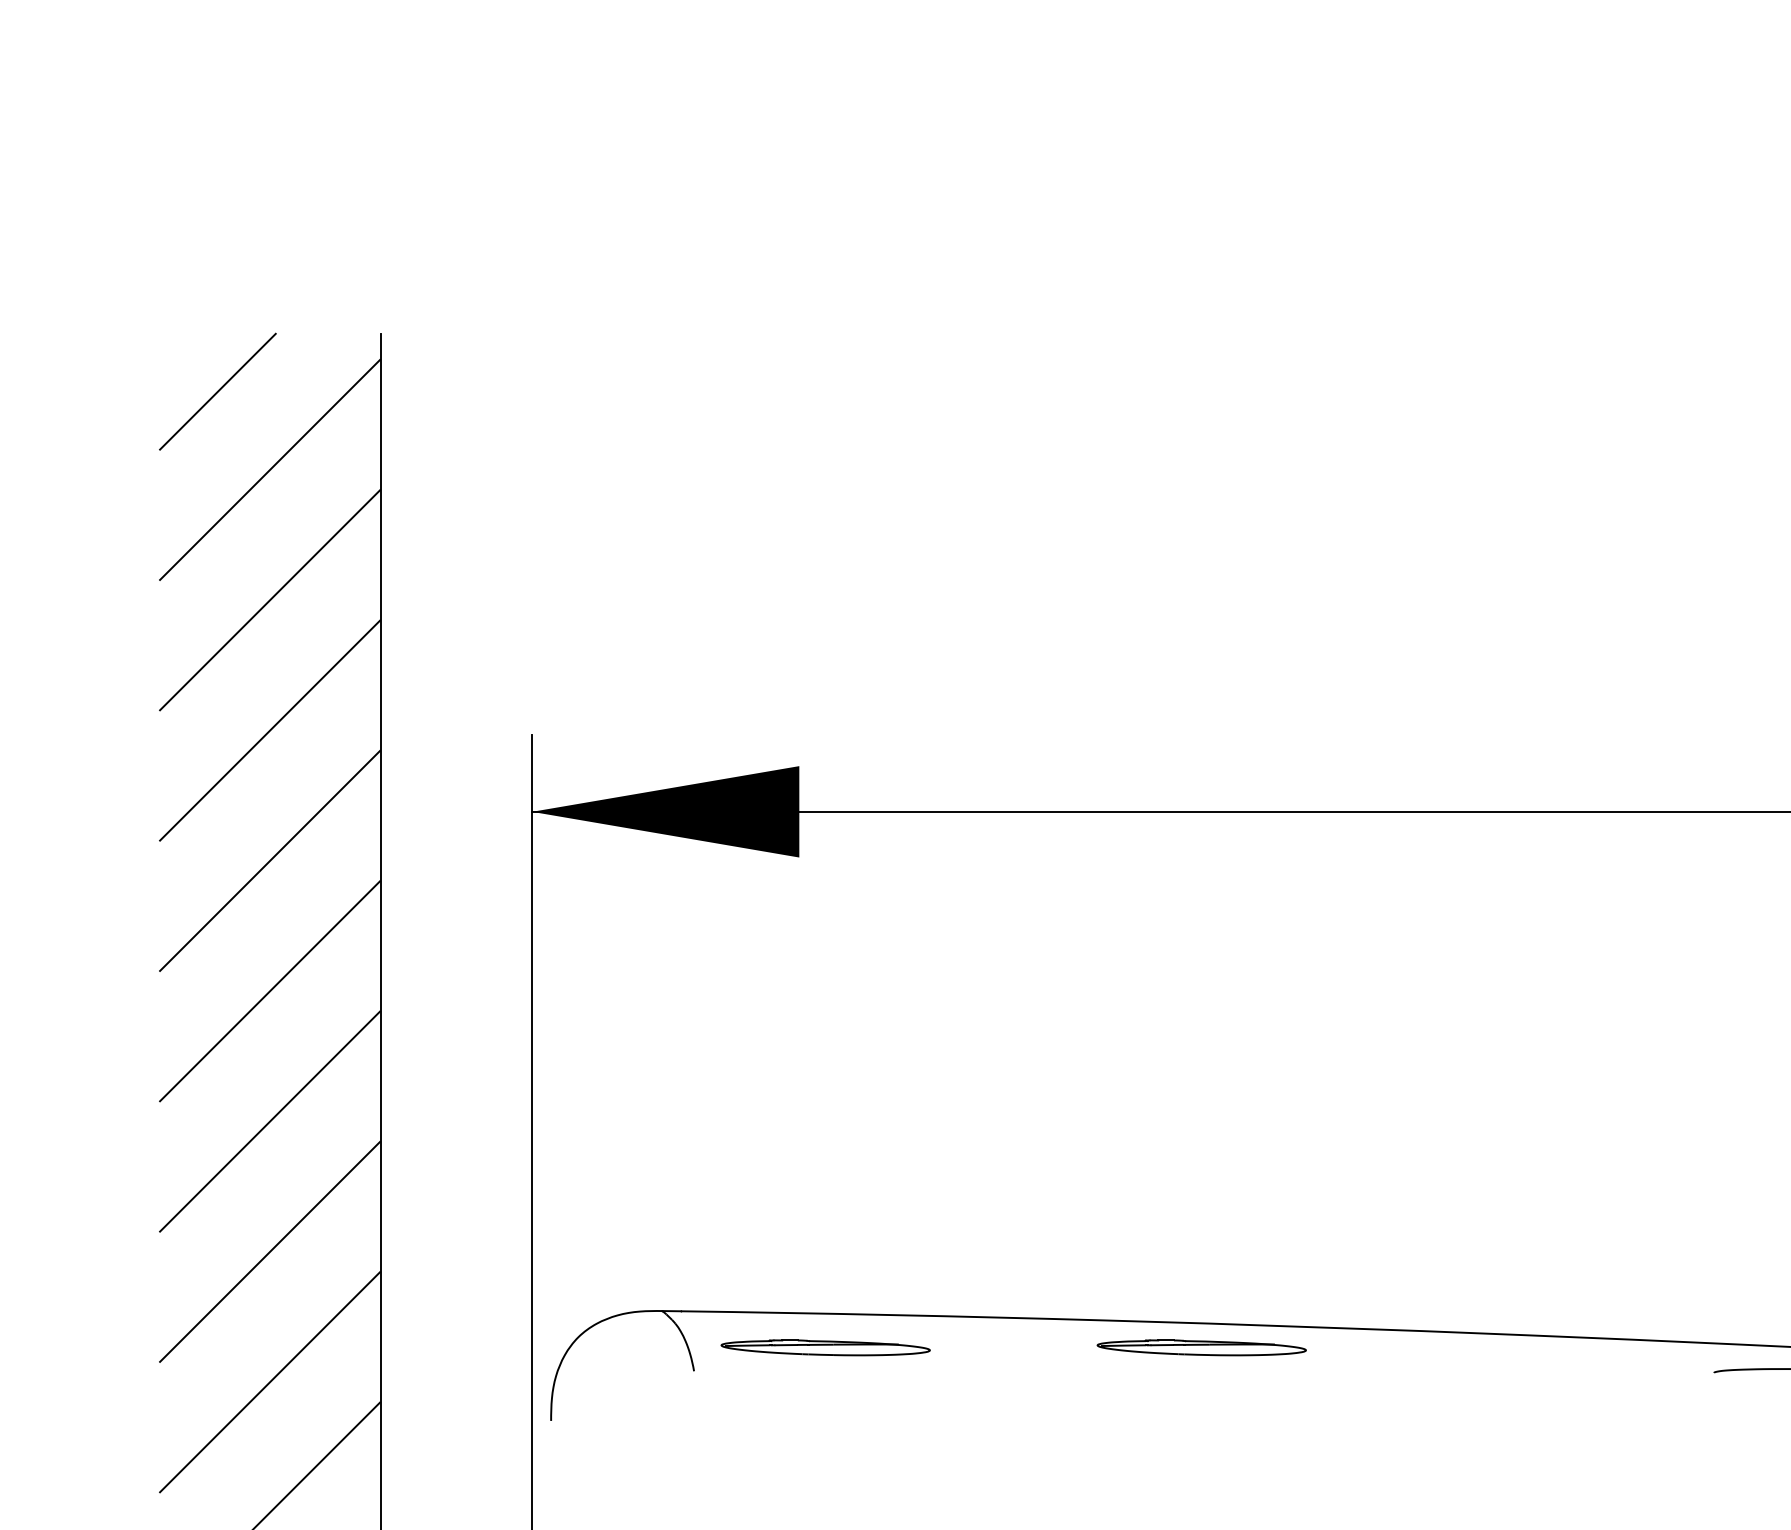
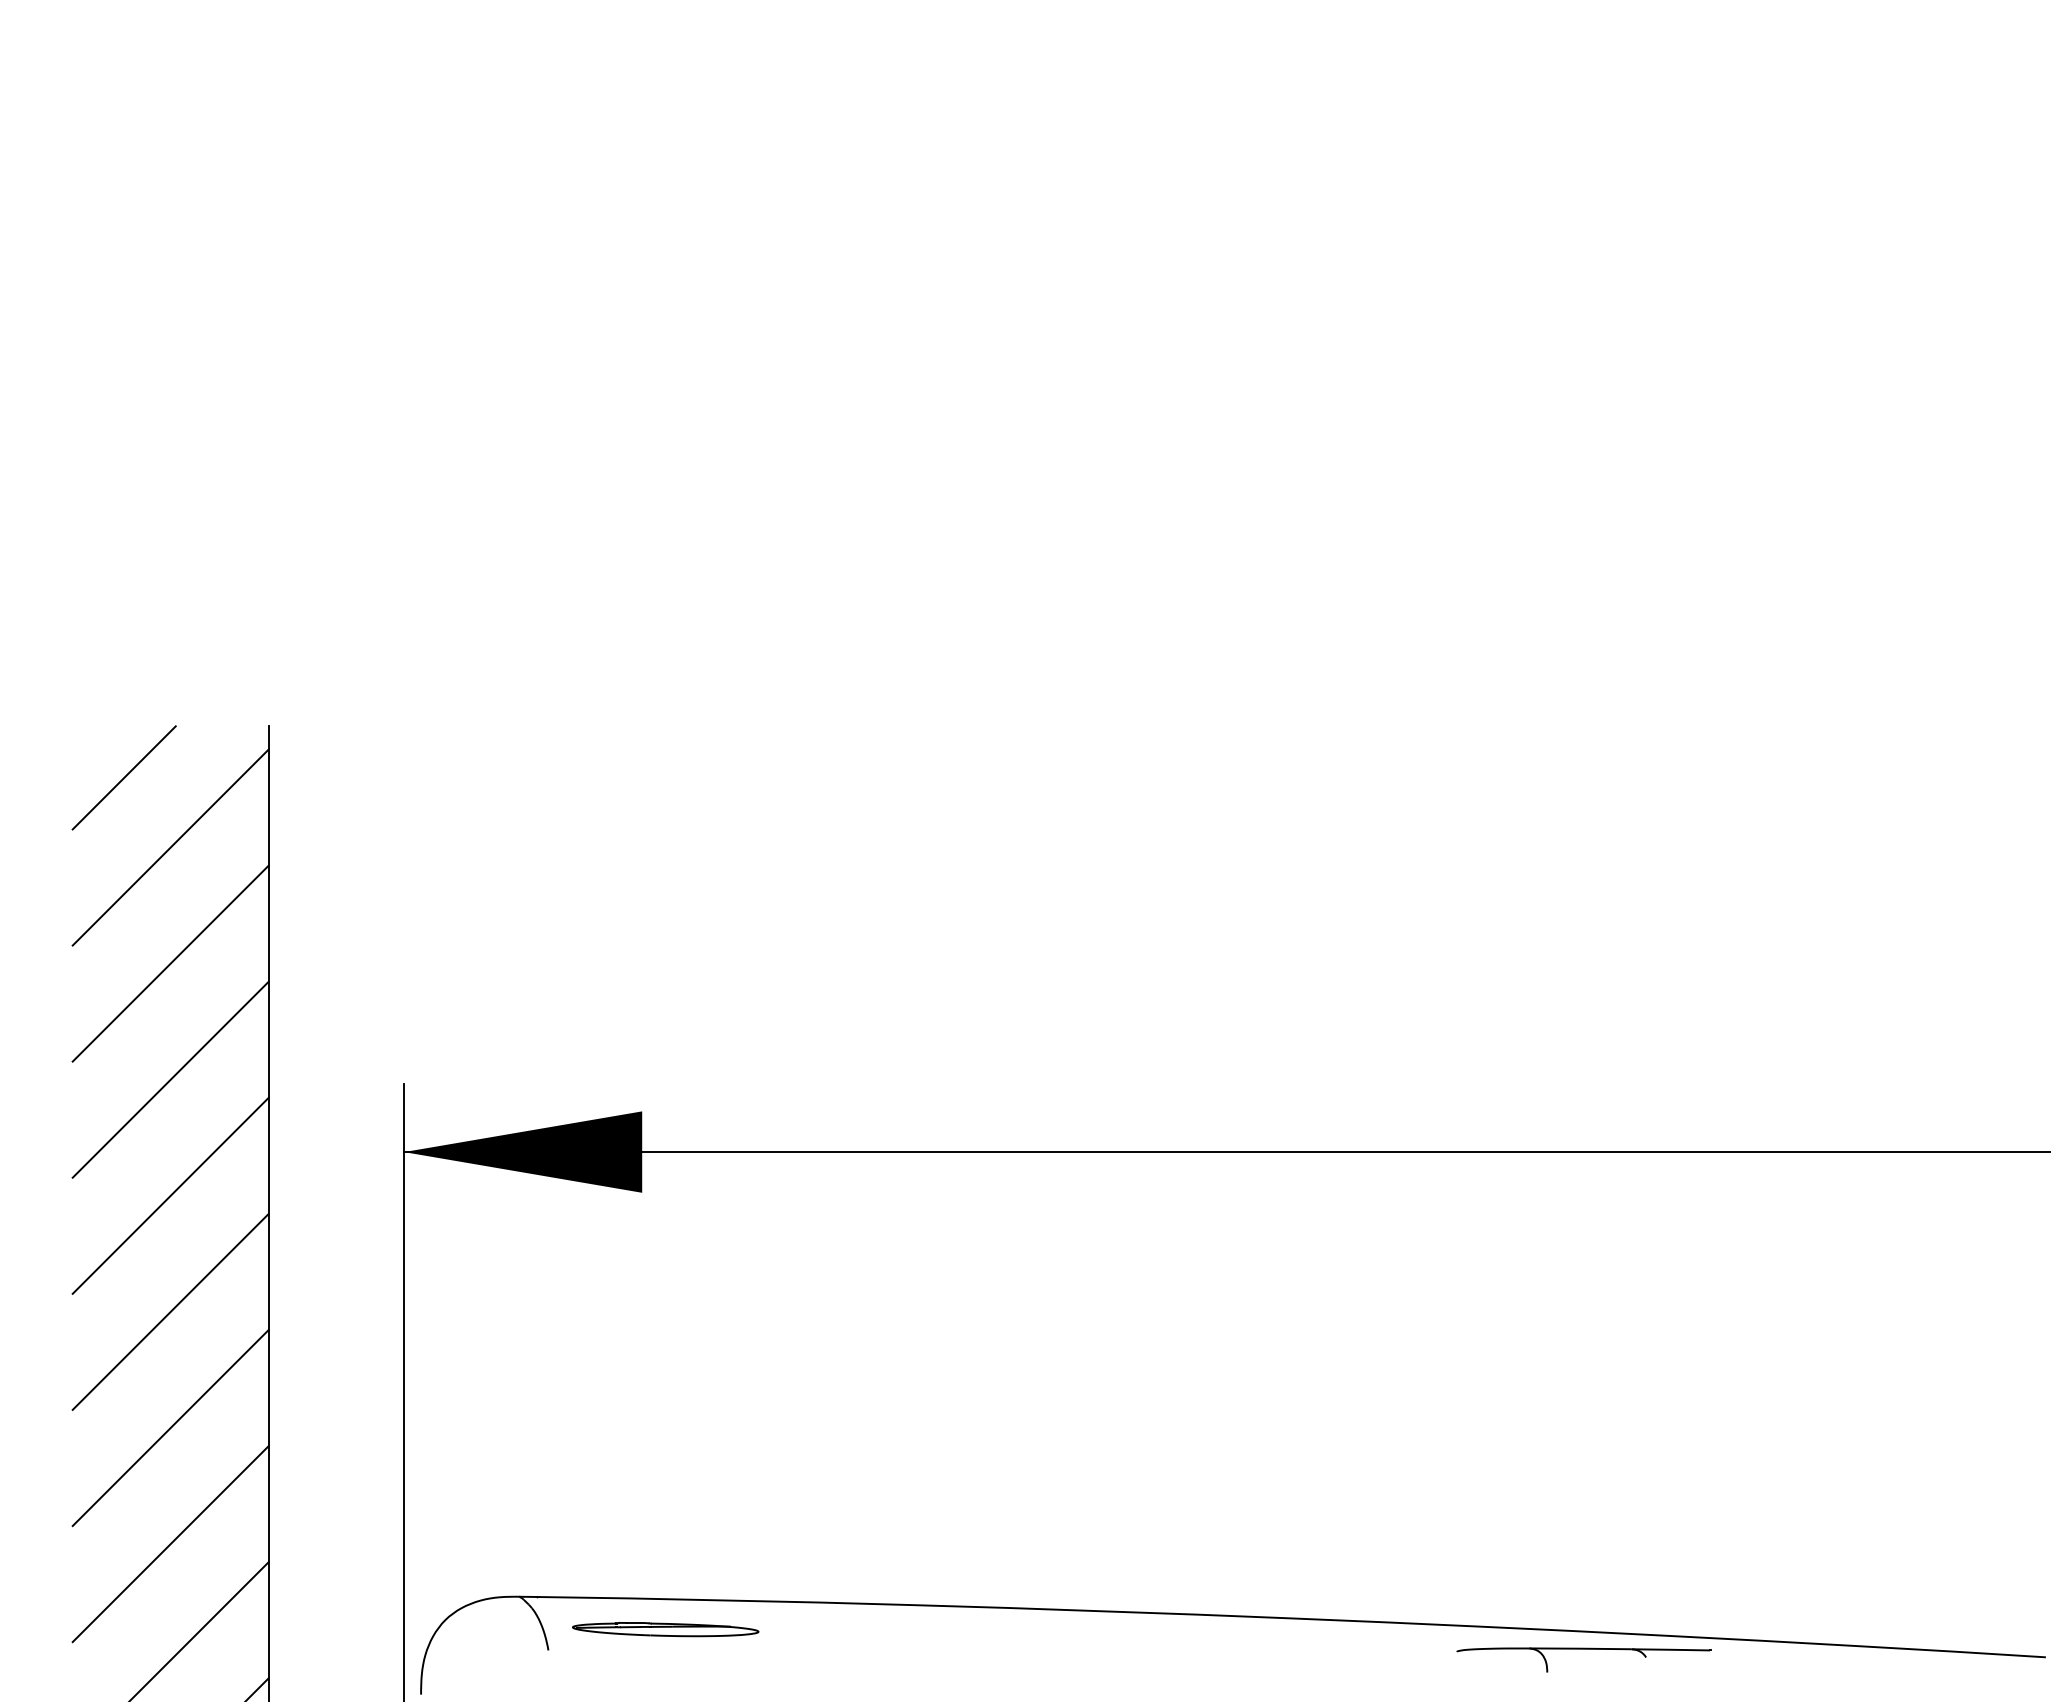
part: (1201, 1347) -> (1000, 1629), removed

